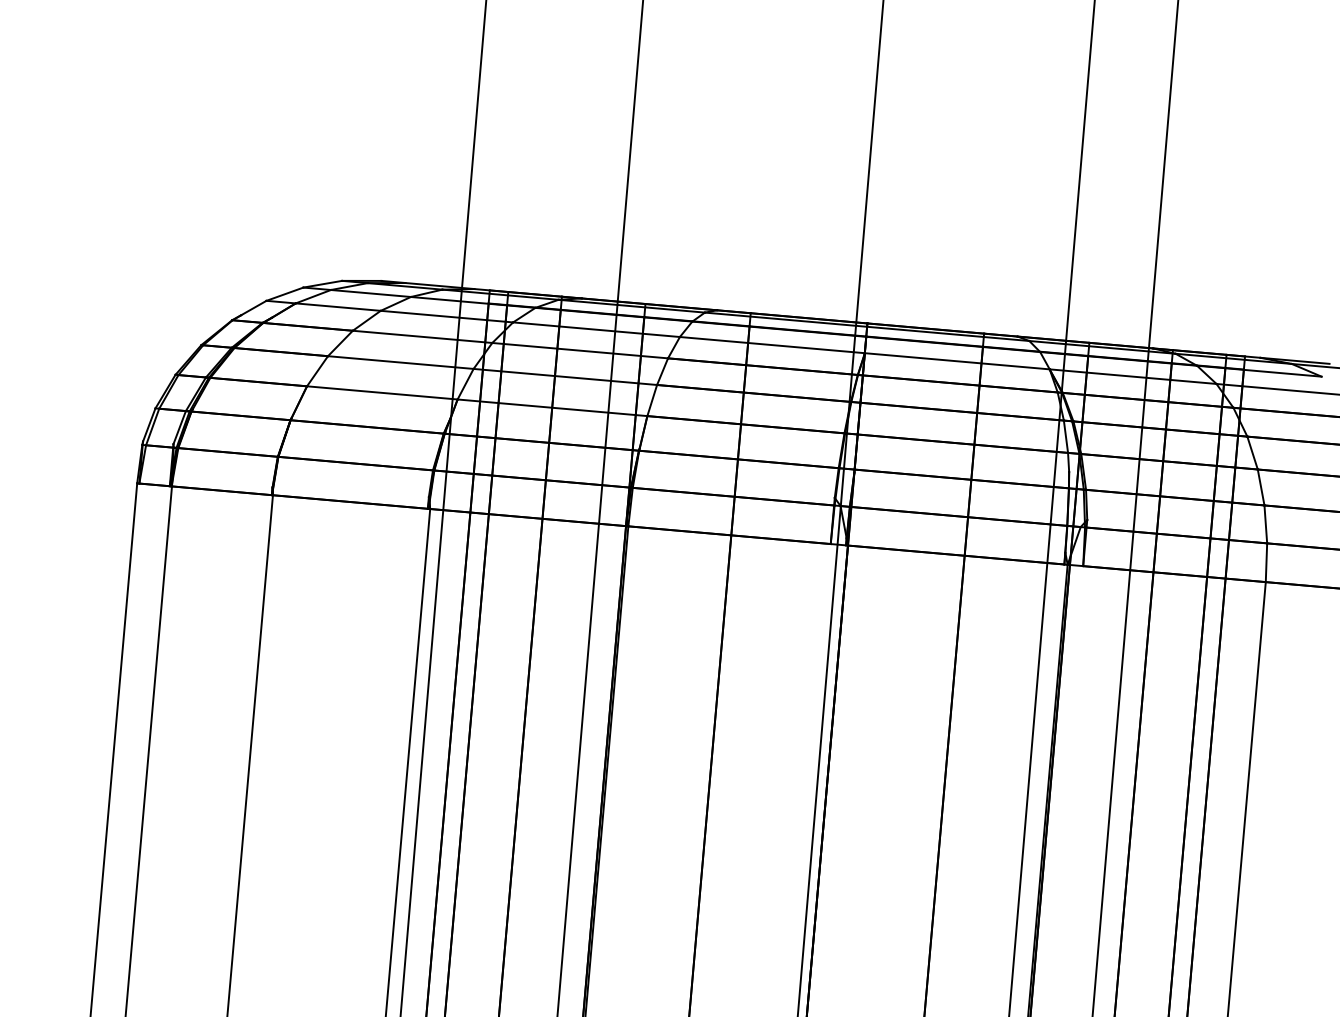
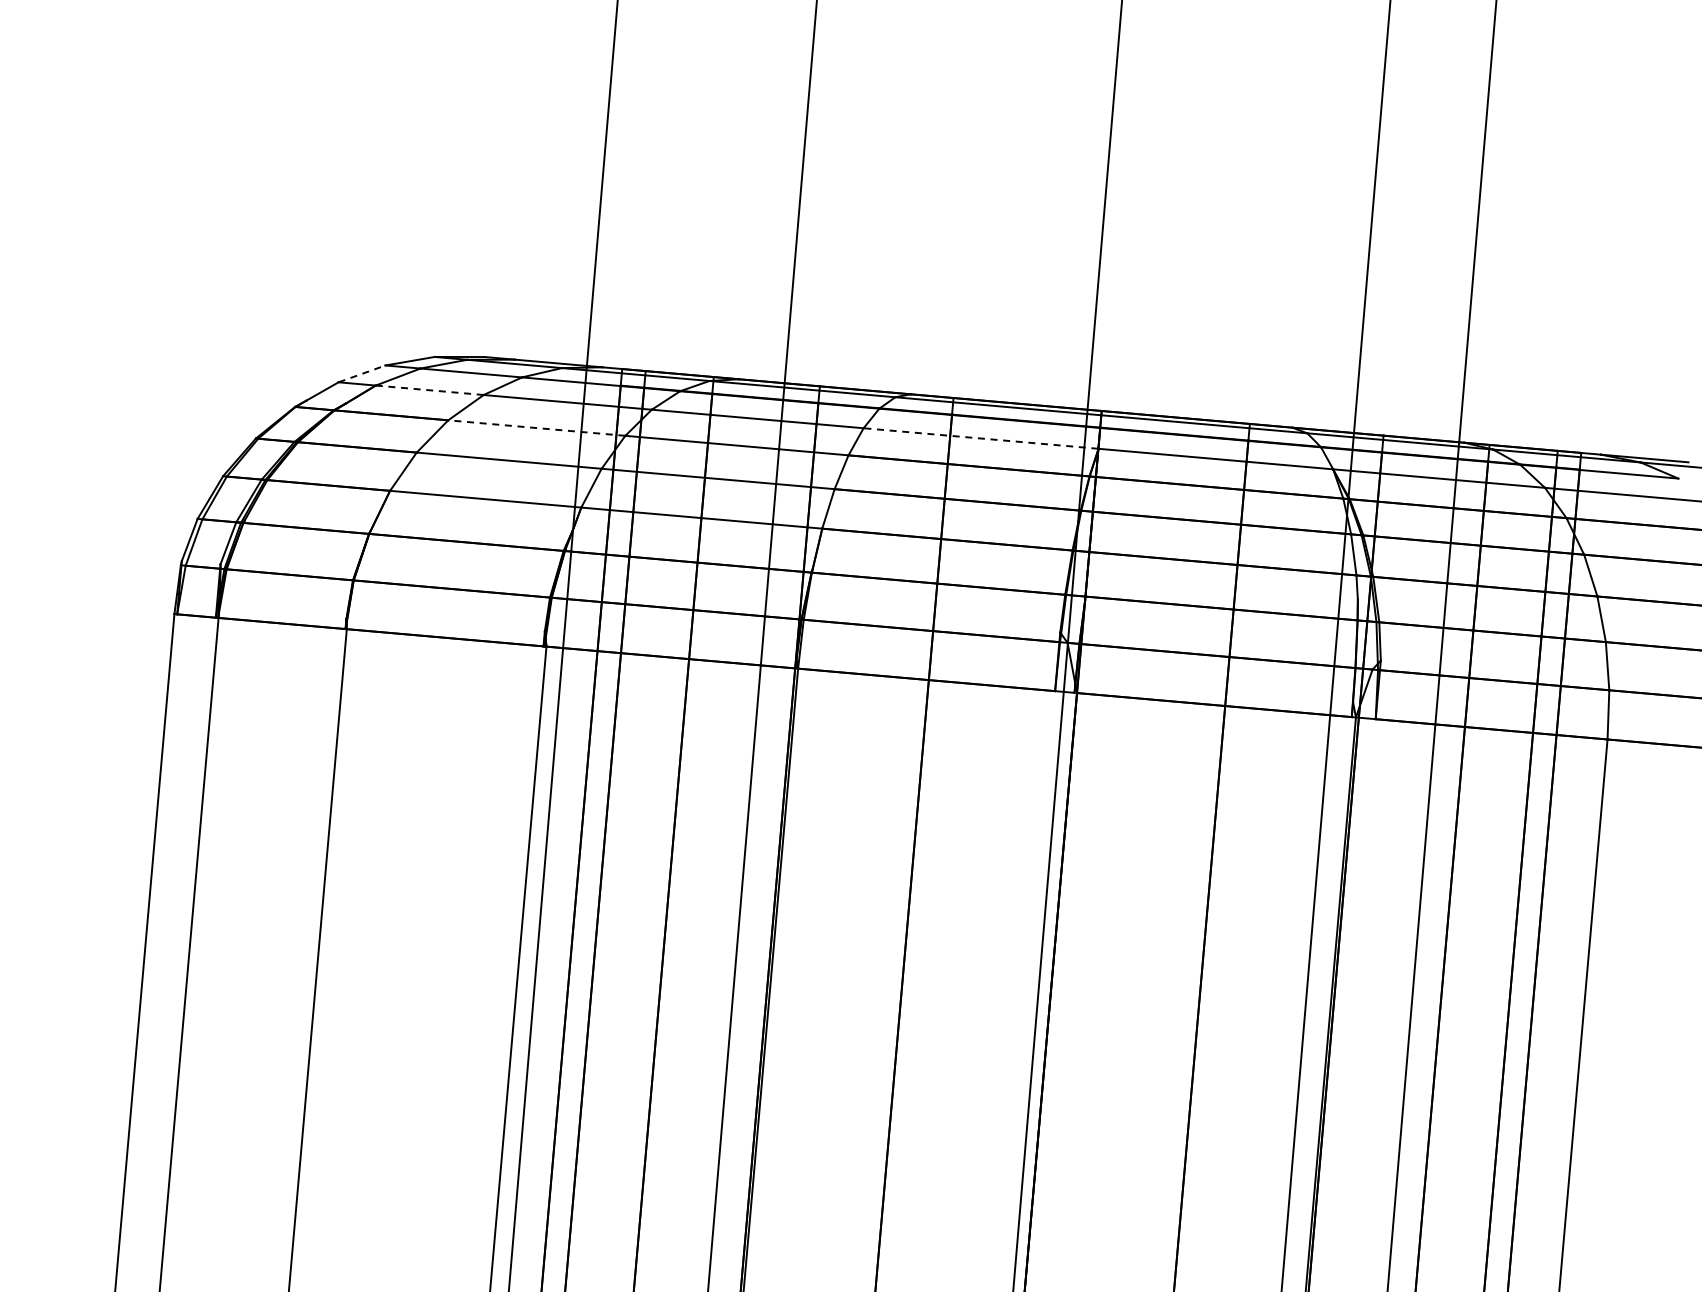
line: (285, 293) -> (362, 373), solid -> dashed
line: (338, 307) -> (430, 390), solid -> dashed
line: (422, 337) -> (536, 428), solid -> dashed
line: (772, 345) -> (981, 438), solid -> dashed

